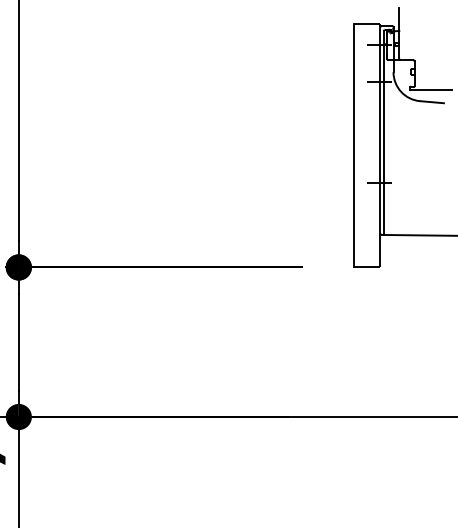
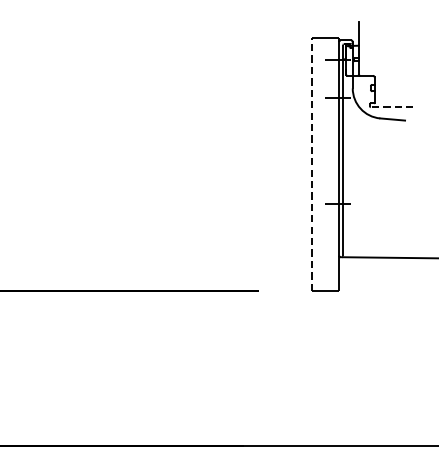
line: (431, 90) -> (392, 107), solid -> dashed
line: (354, 145) -> (312, 164), solid -> dashed

